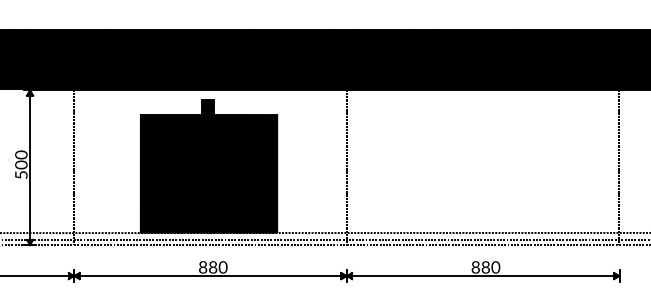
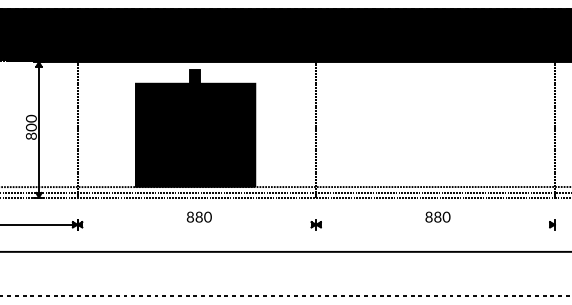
text: (20, 174) -> (30, 135), 500 -> 800
line: (210, 275) -> (196, 224), removed
line: (483, 275) -> (435, 224), removed

